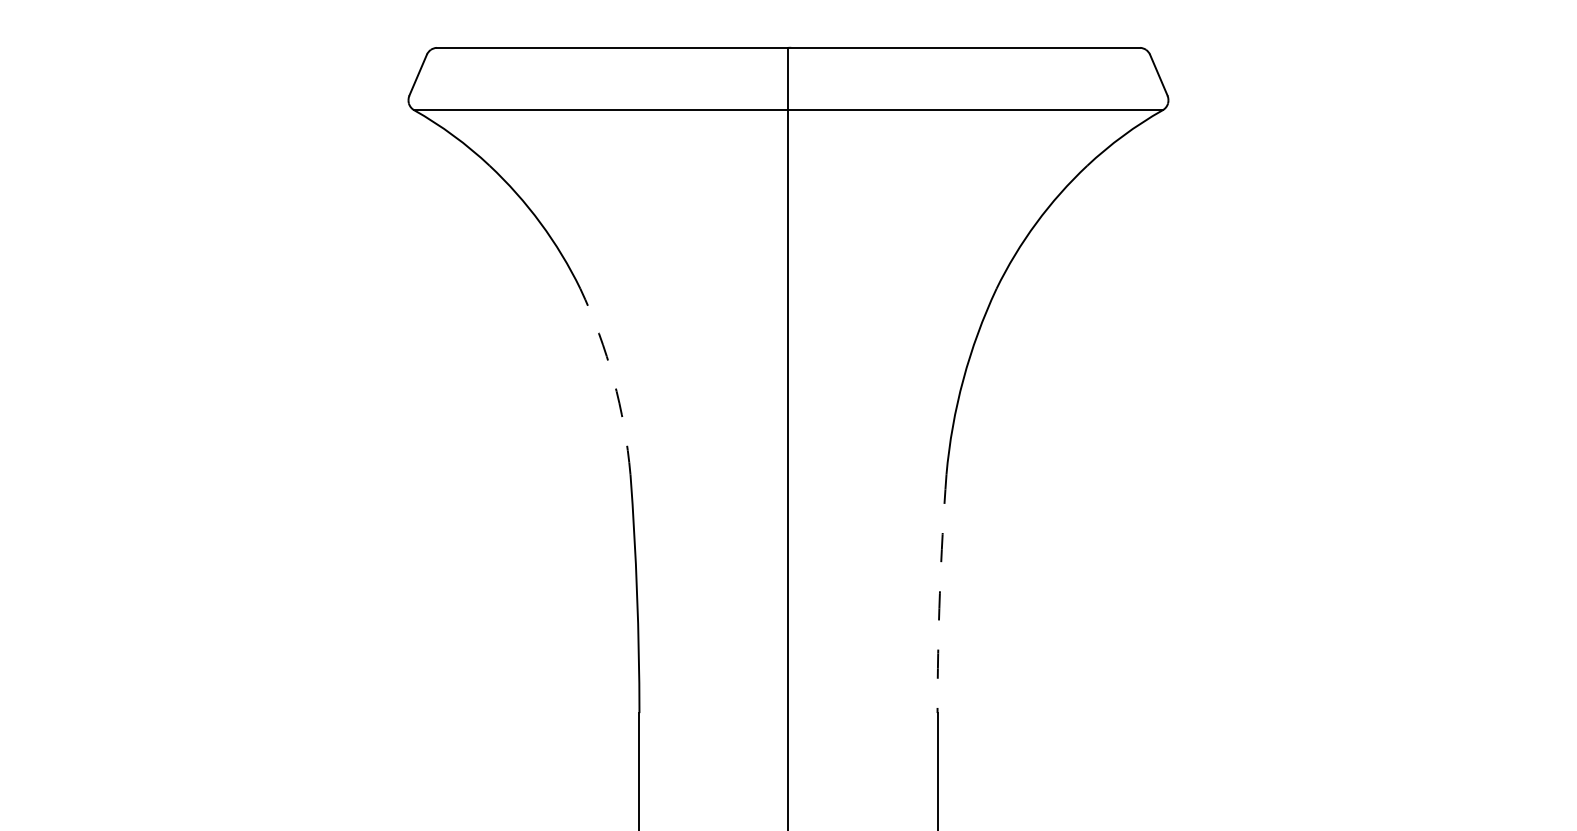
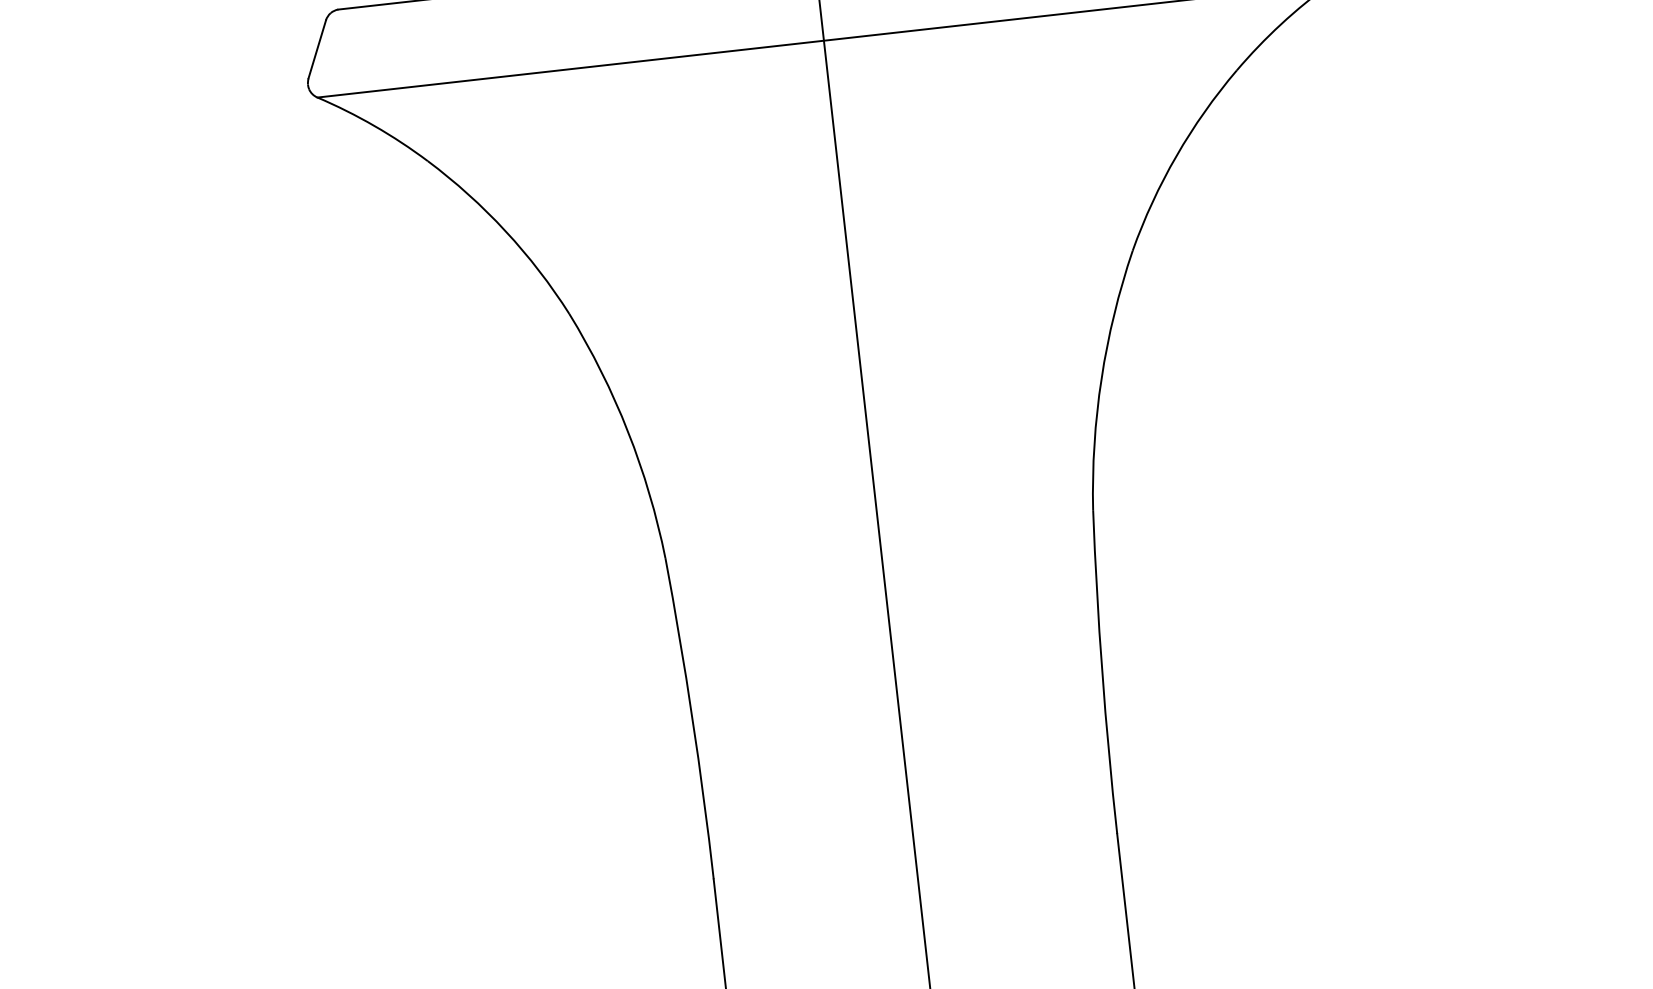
arc: (613, 379) -> (627, 431), dashed -> solid
arc: (939, 593) -> (1101, 671), dashed -> solid

